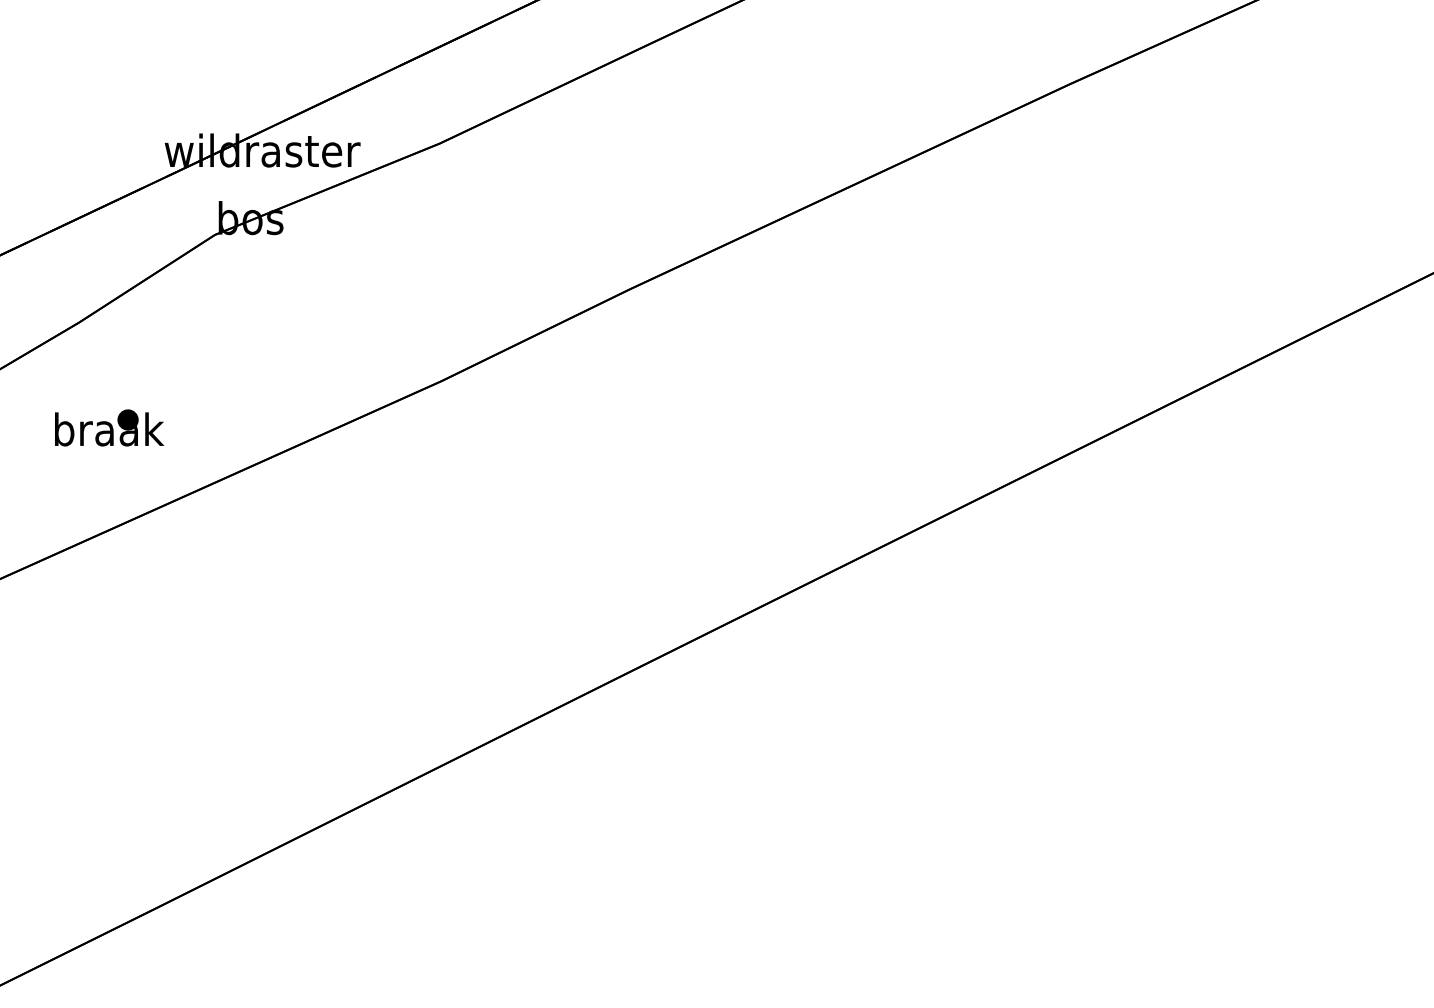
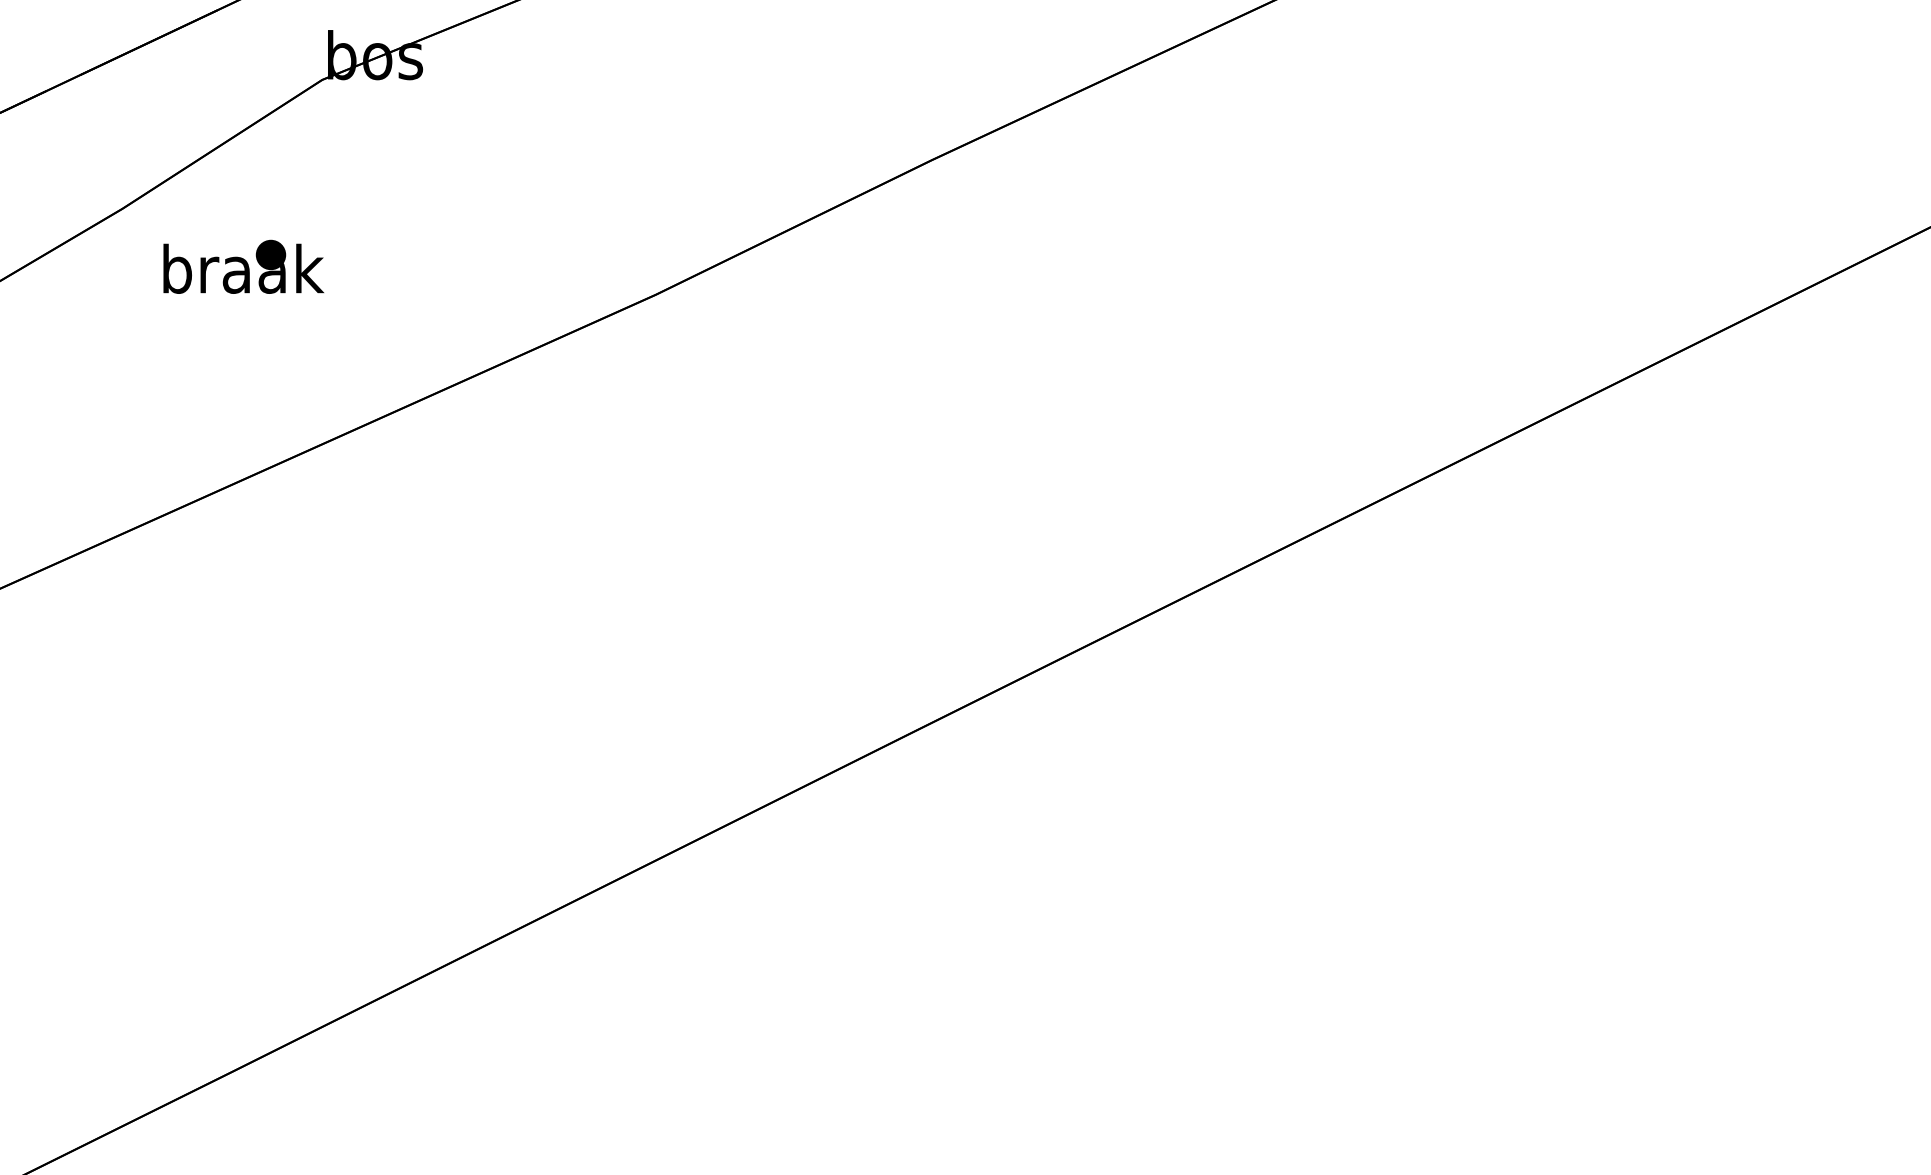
part: (109, 427) -> (243, 266), moved

